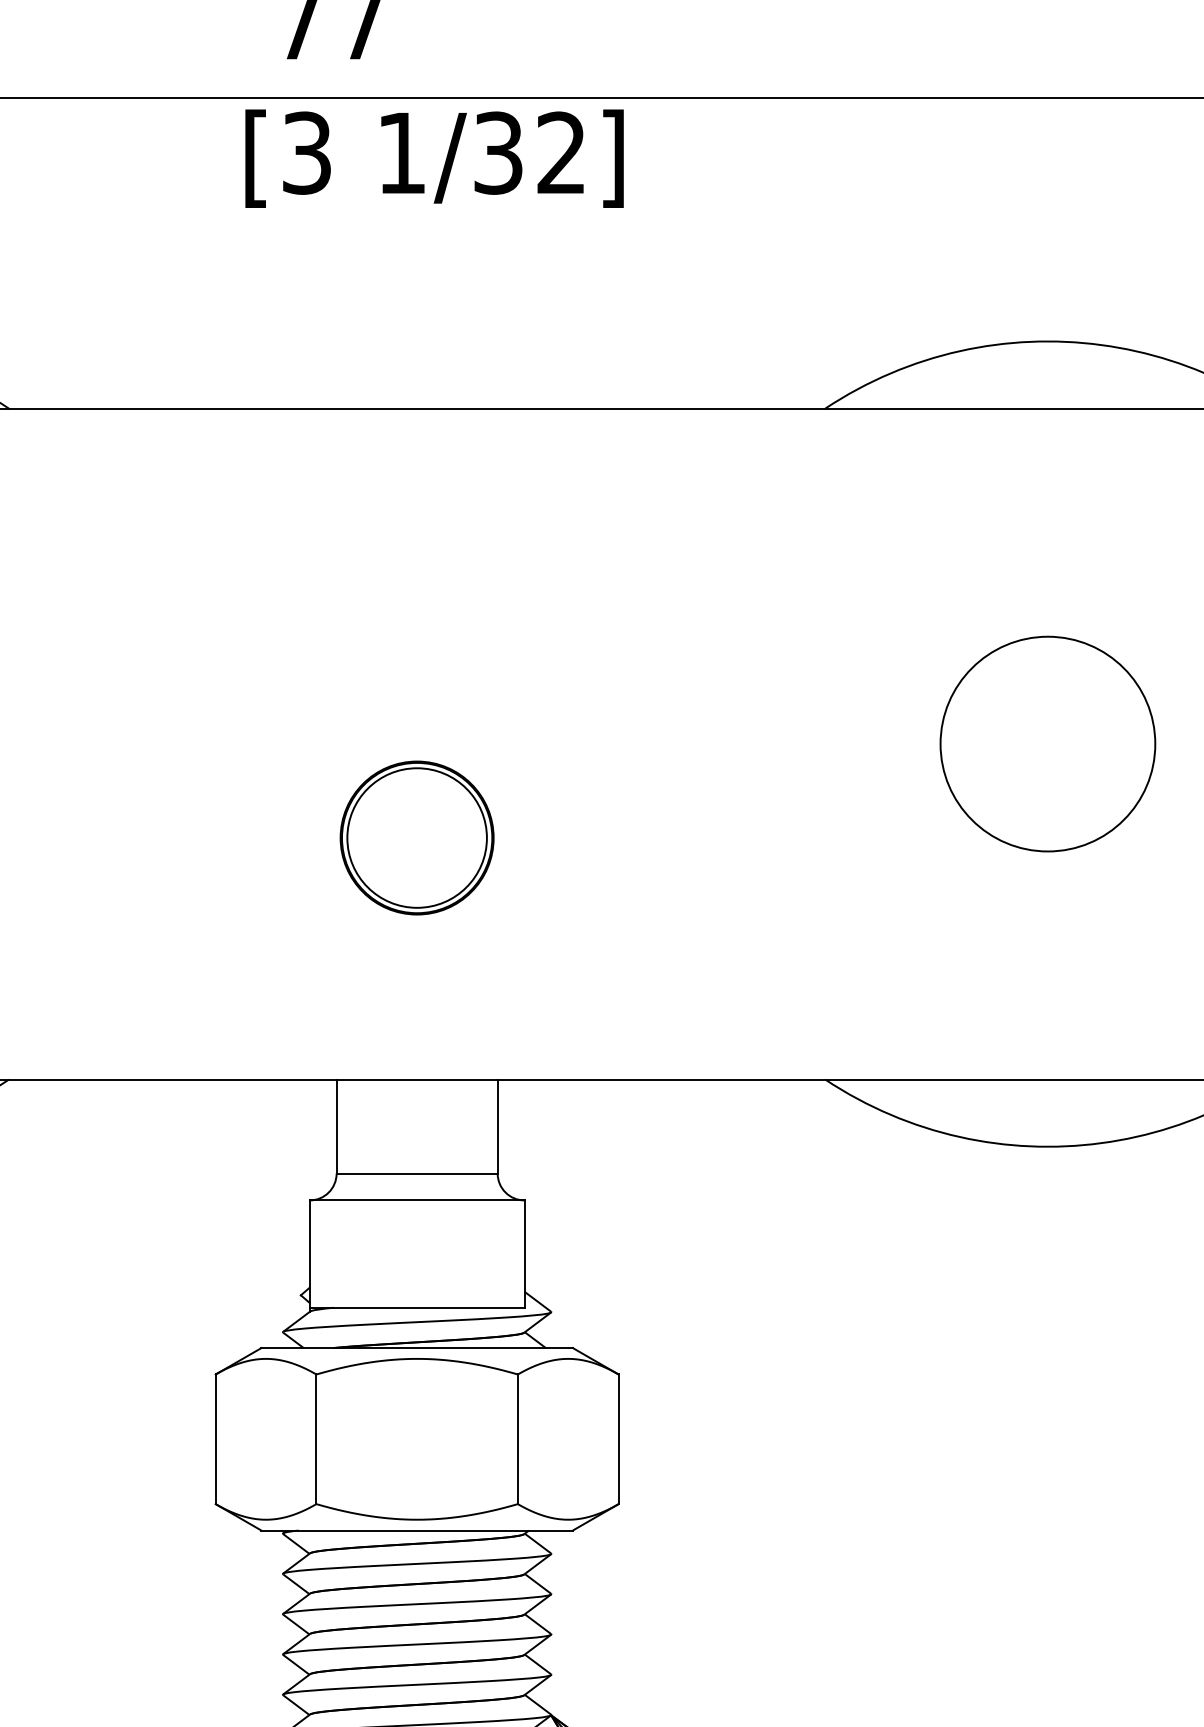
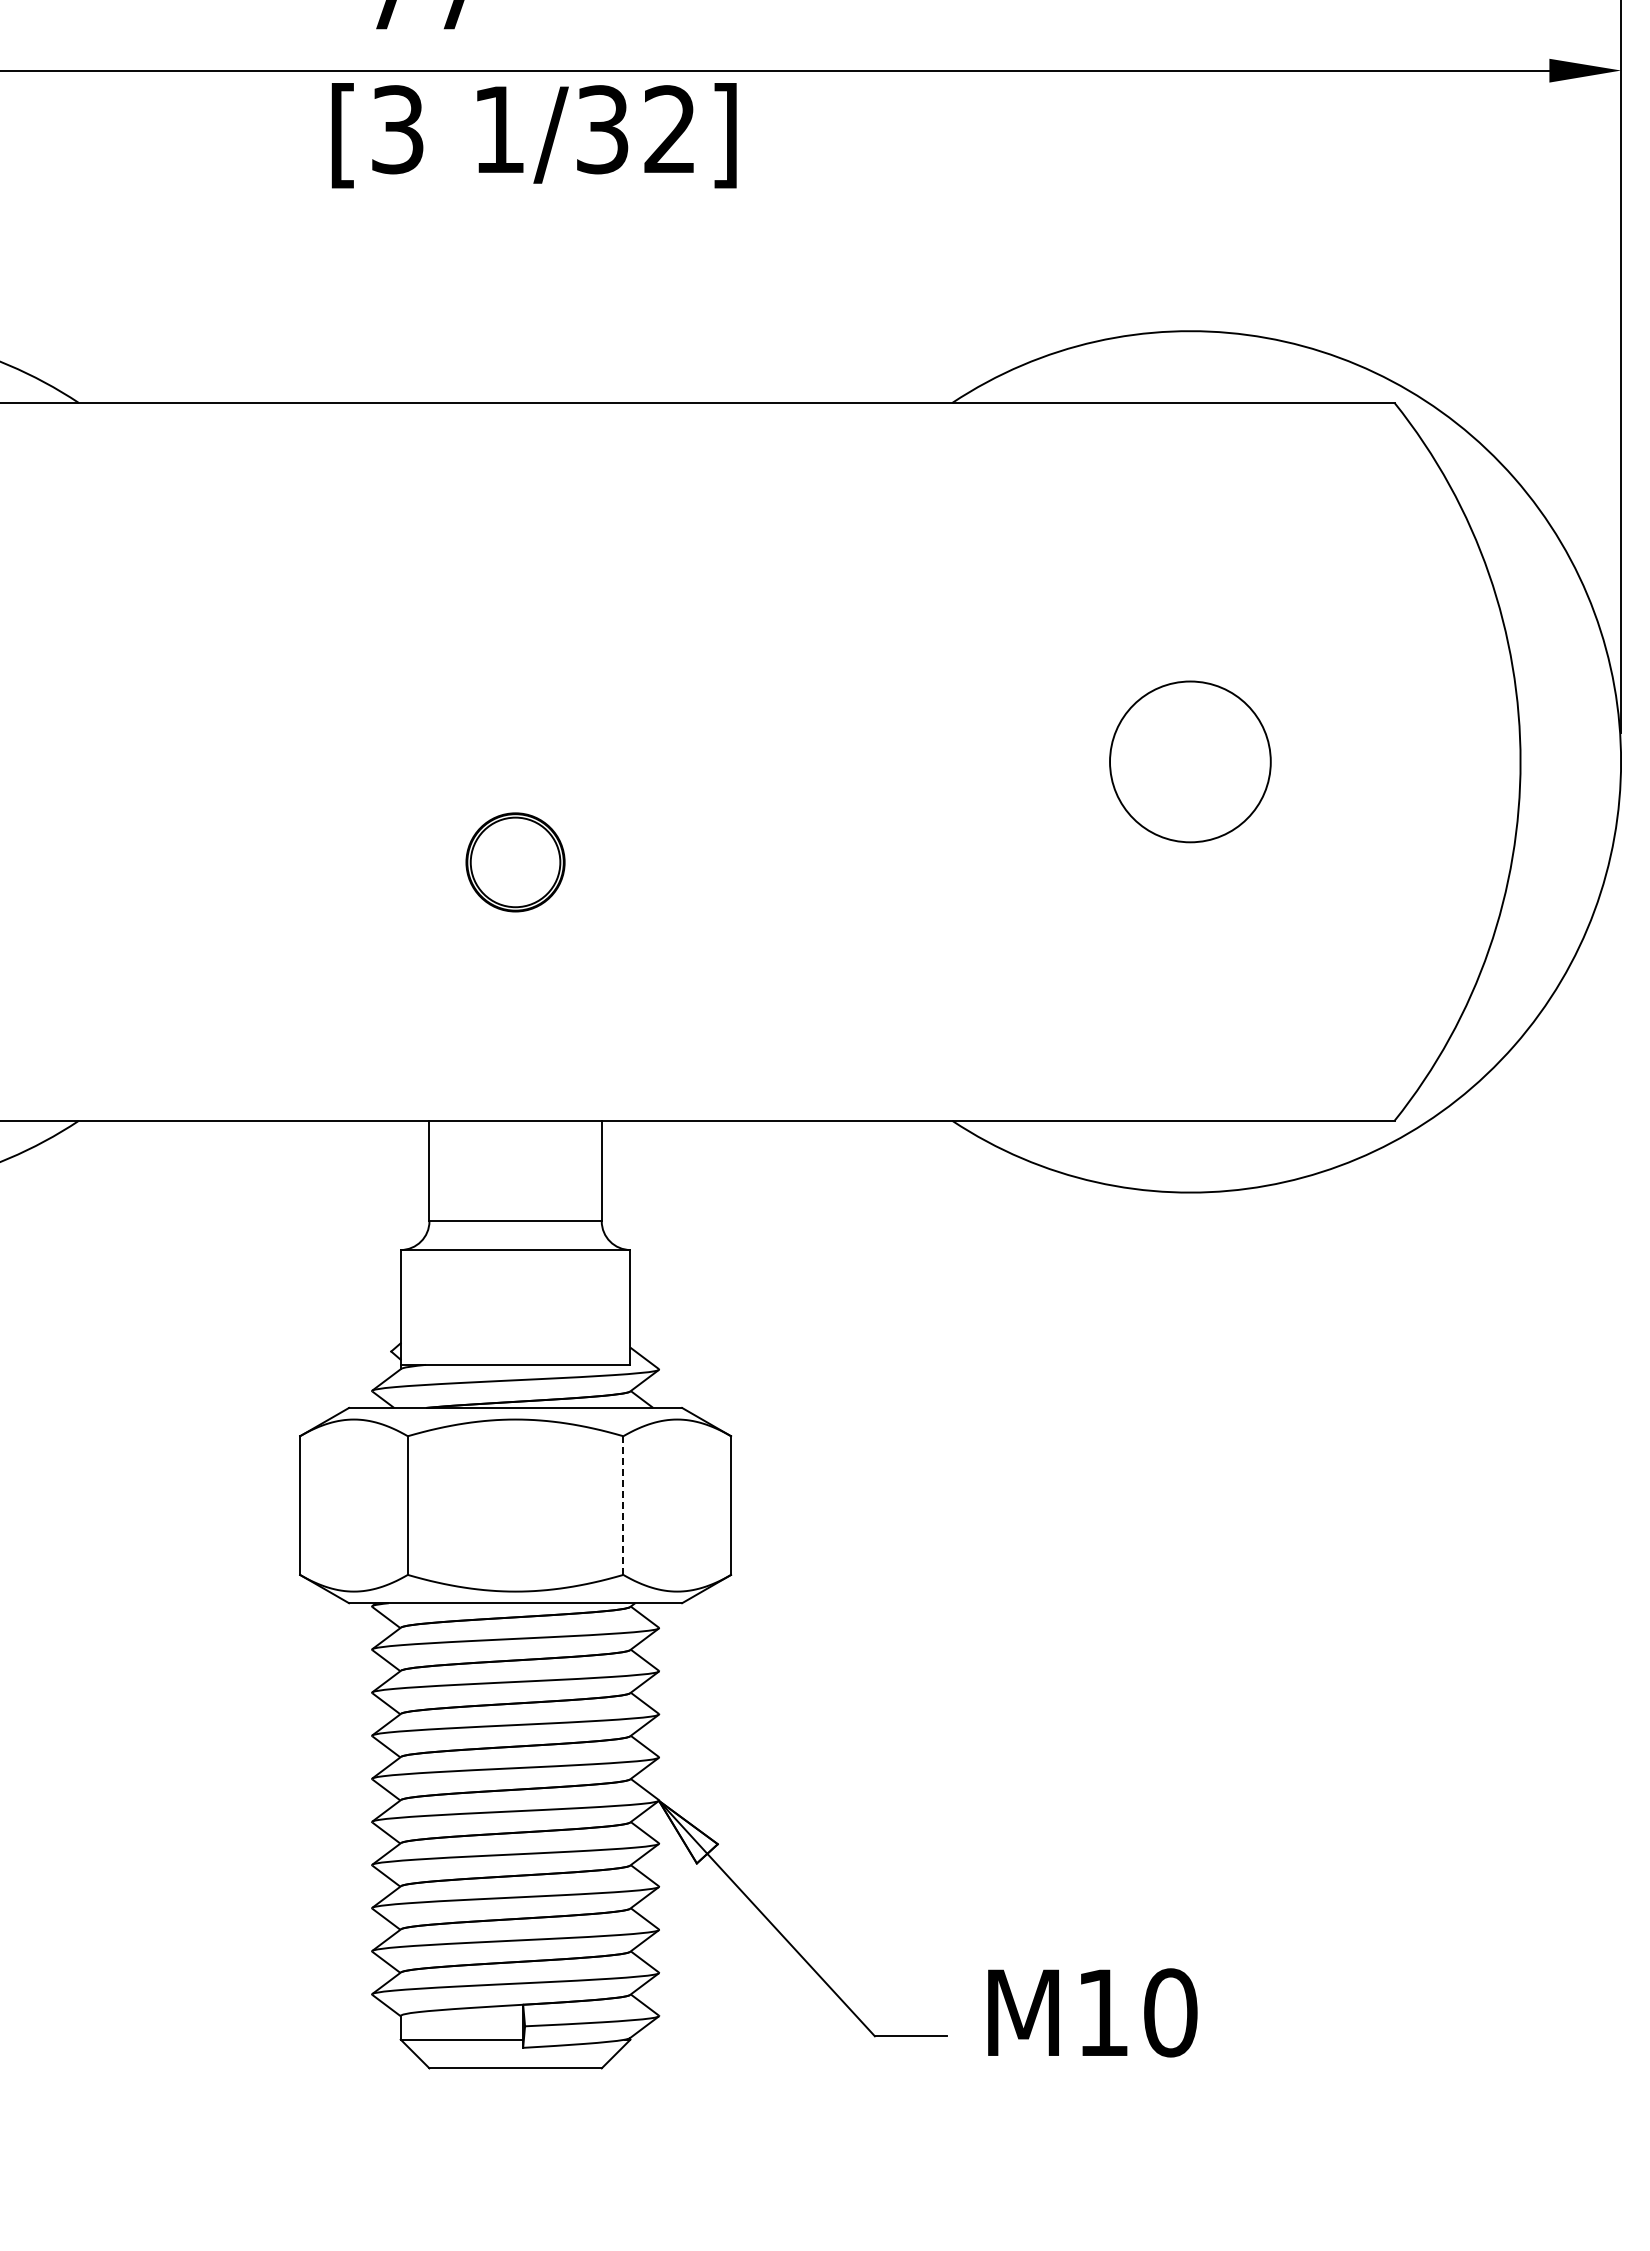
circle: (1048, 743) -> (1190, 761), size x0.7
part: (417, 838) -> (515, 862), size x0.6
line: (518, 1440) -> (623, 1506), solid -> dashed

